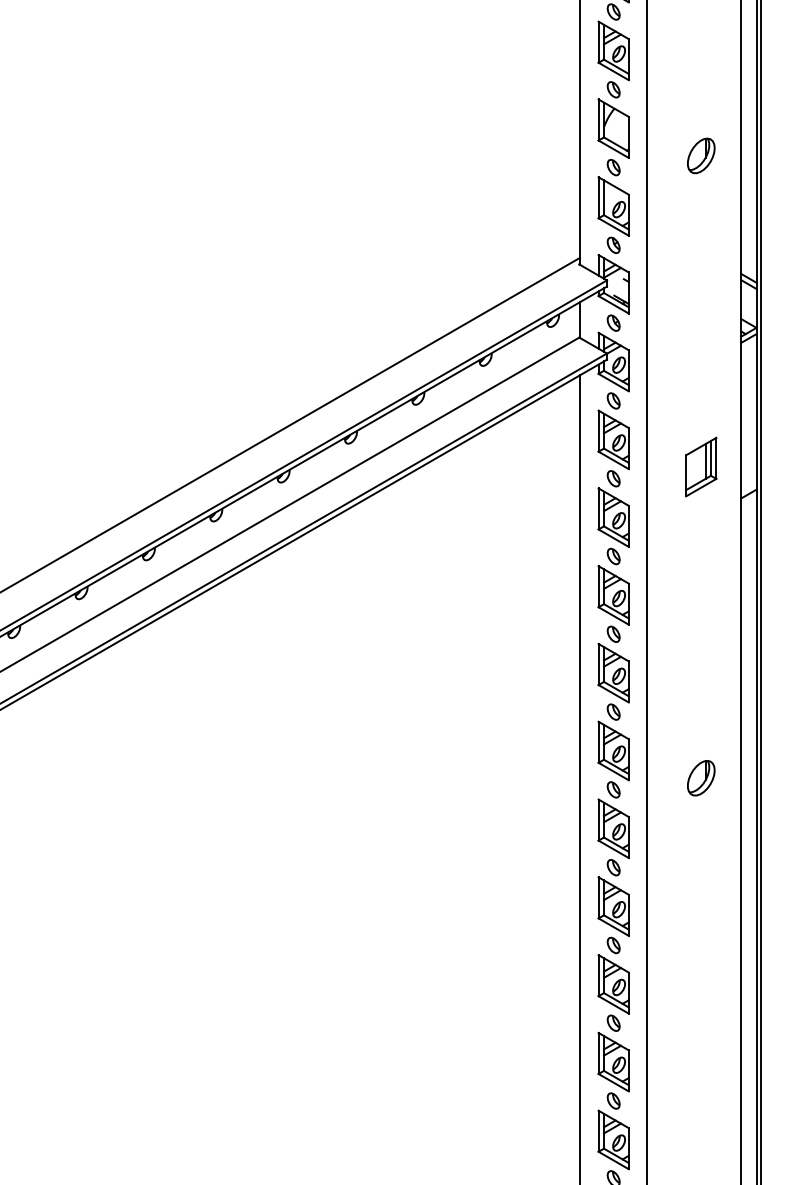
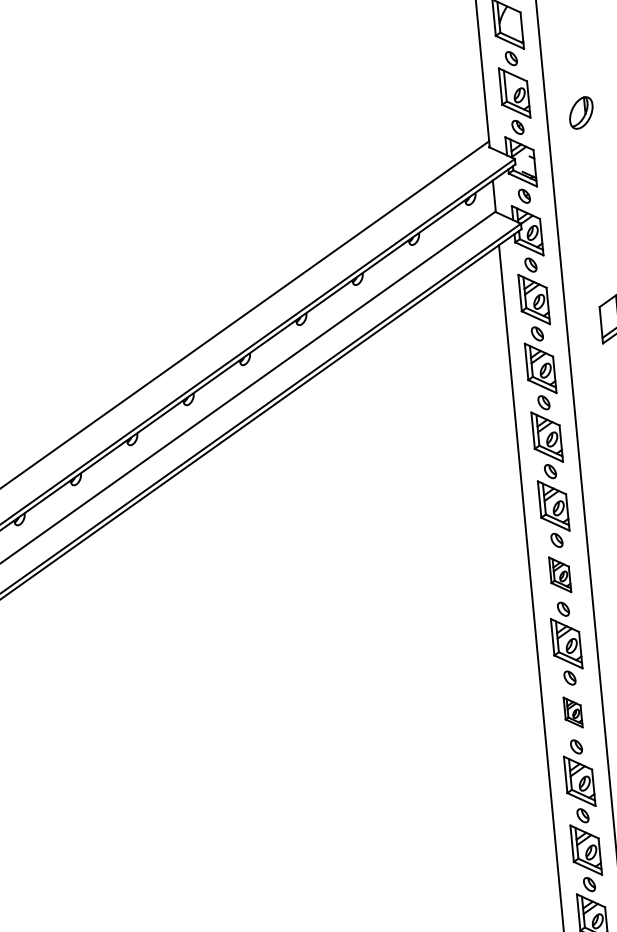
part: (701, 155) -> (581, 112), moved
part: (613, 750) -> (560, 574), size x0.7
part: (613, 906) -> (573, 712), size x0.6

